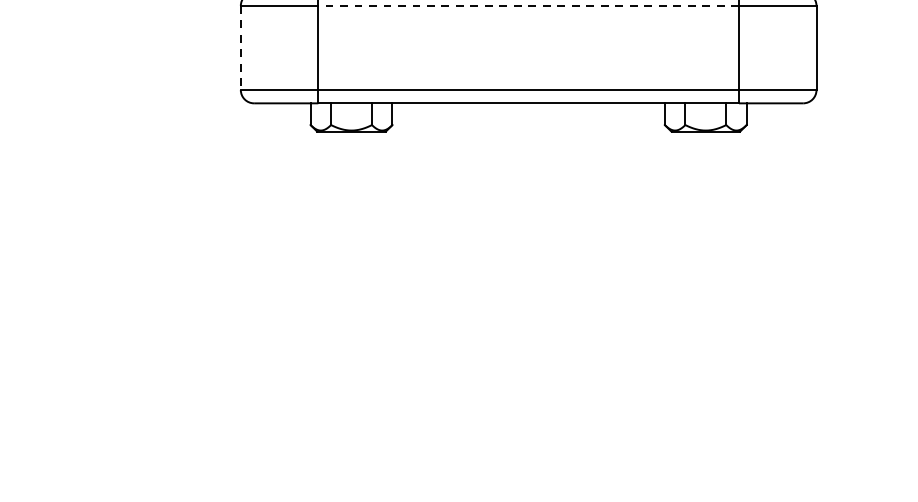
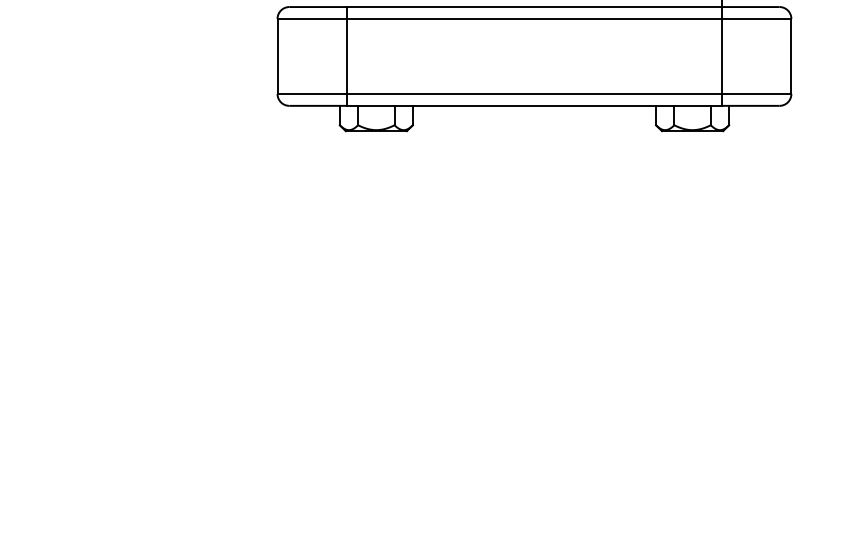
line: (528, 5) -> (534, 18), dashed -> solid
line: (240, 48) -> (277, 56), dashed -> solid

